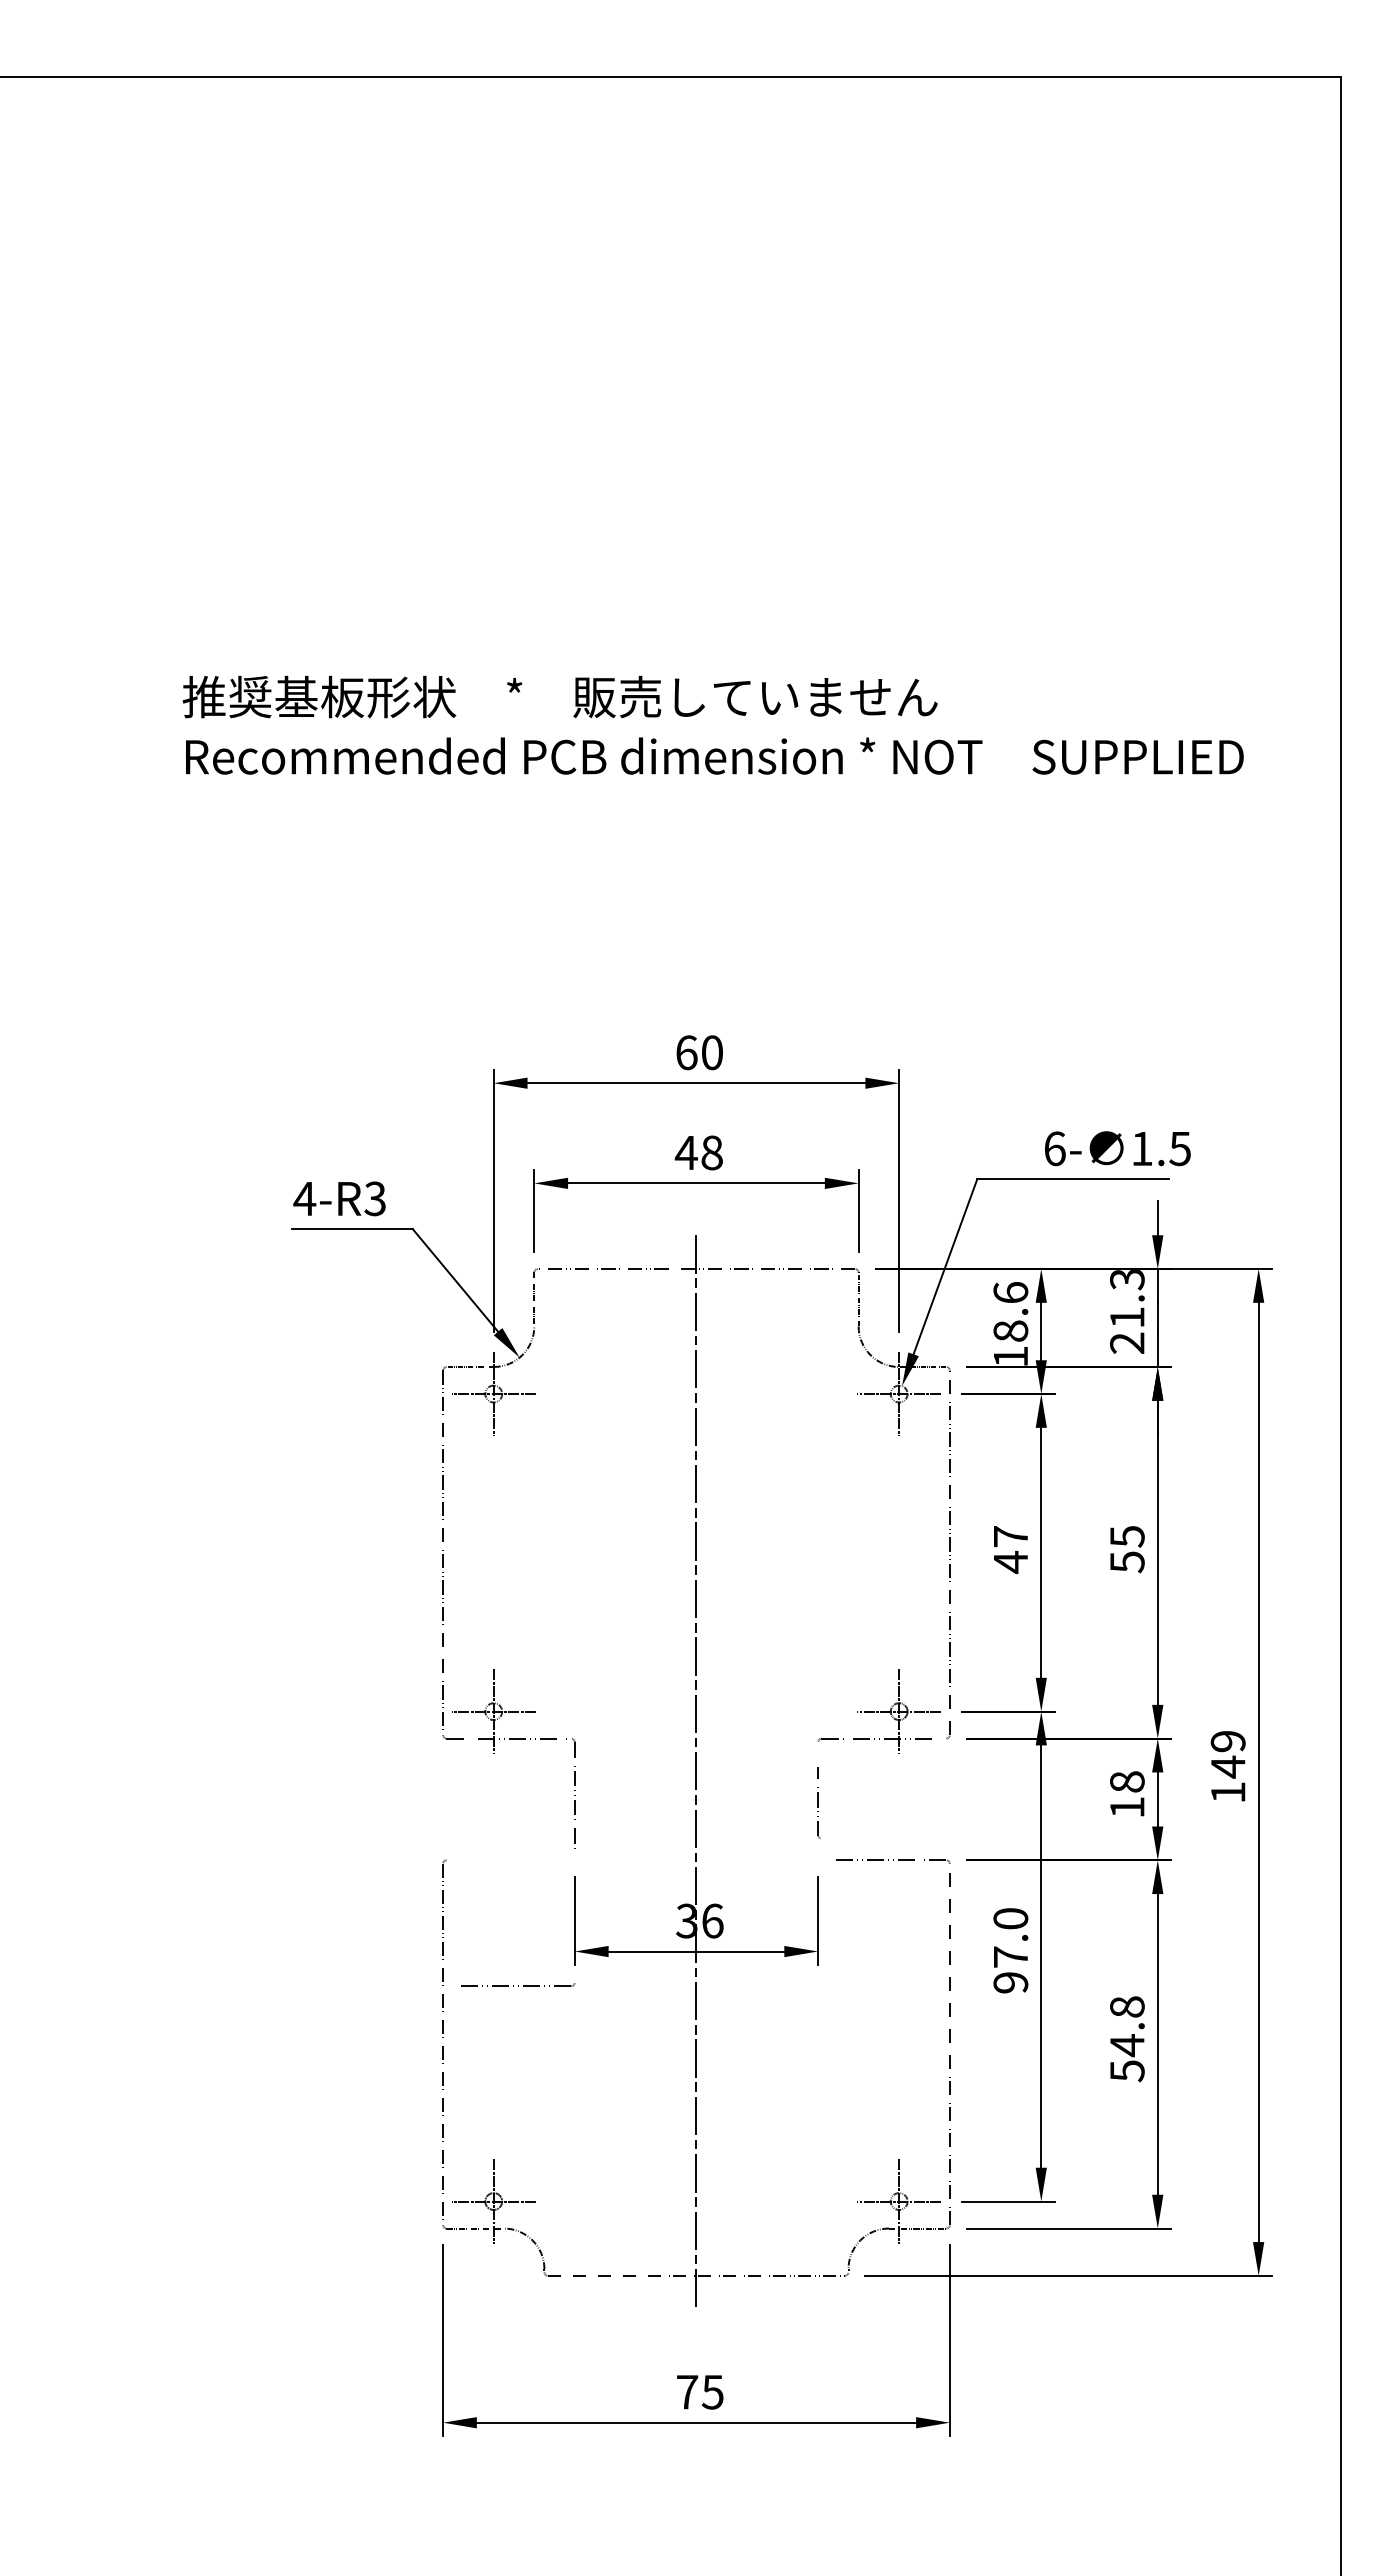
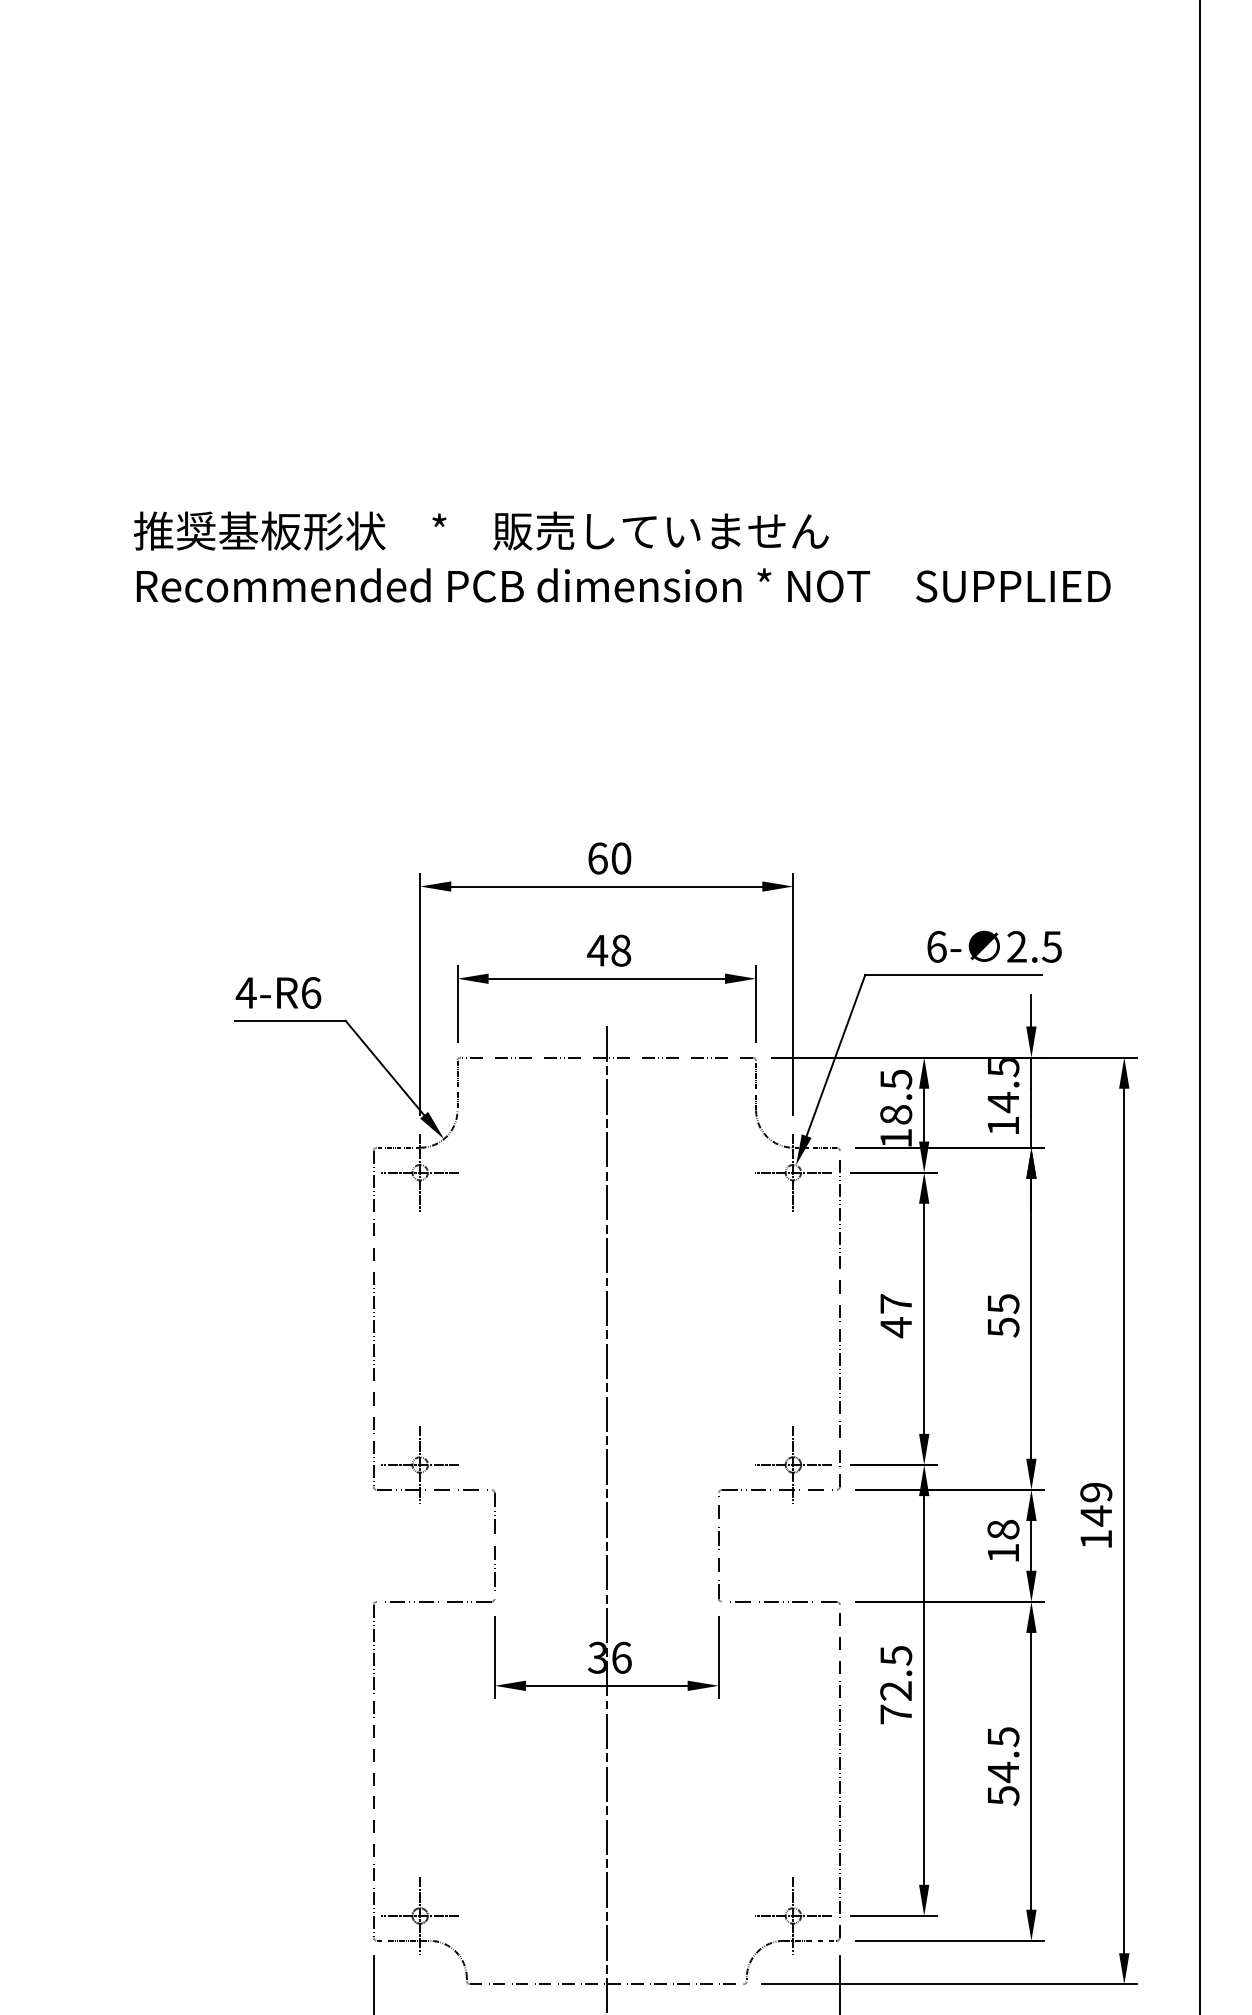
text: (1141, 1148) -> (1016, 946), 1.5 -> 2.5
text: (375, 1198) -> (311, 992), 4-R3 -> 4-R6
text: (1010, 1292) -> (895, 1079), 18.6 -> 18.5
text: (1127, 1311) -> (1003, 1096), 21.3 -> 14.5
part: (818, 1805) -> (719, 1551), size x1.67
text: (1010, 1950) -> (895, 1684), 97.0 -> 72.5
part: (518, 1984) -> (442, 1600), moved
text: (1127, 2007) -> (1003, 1737), 54.8 -> 54.5

